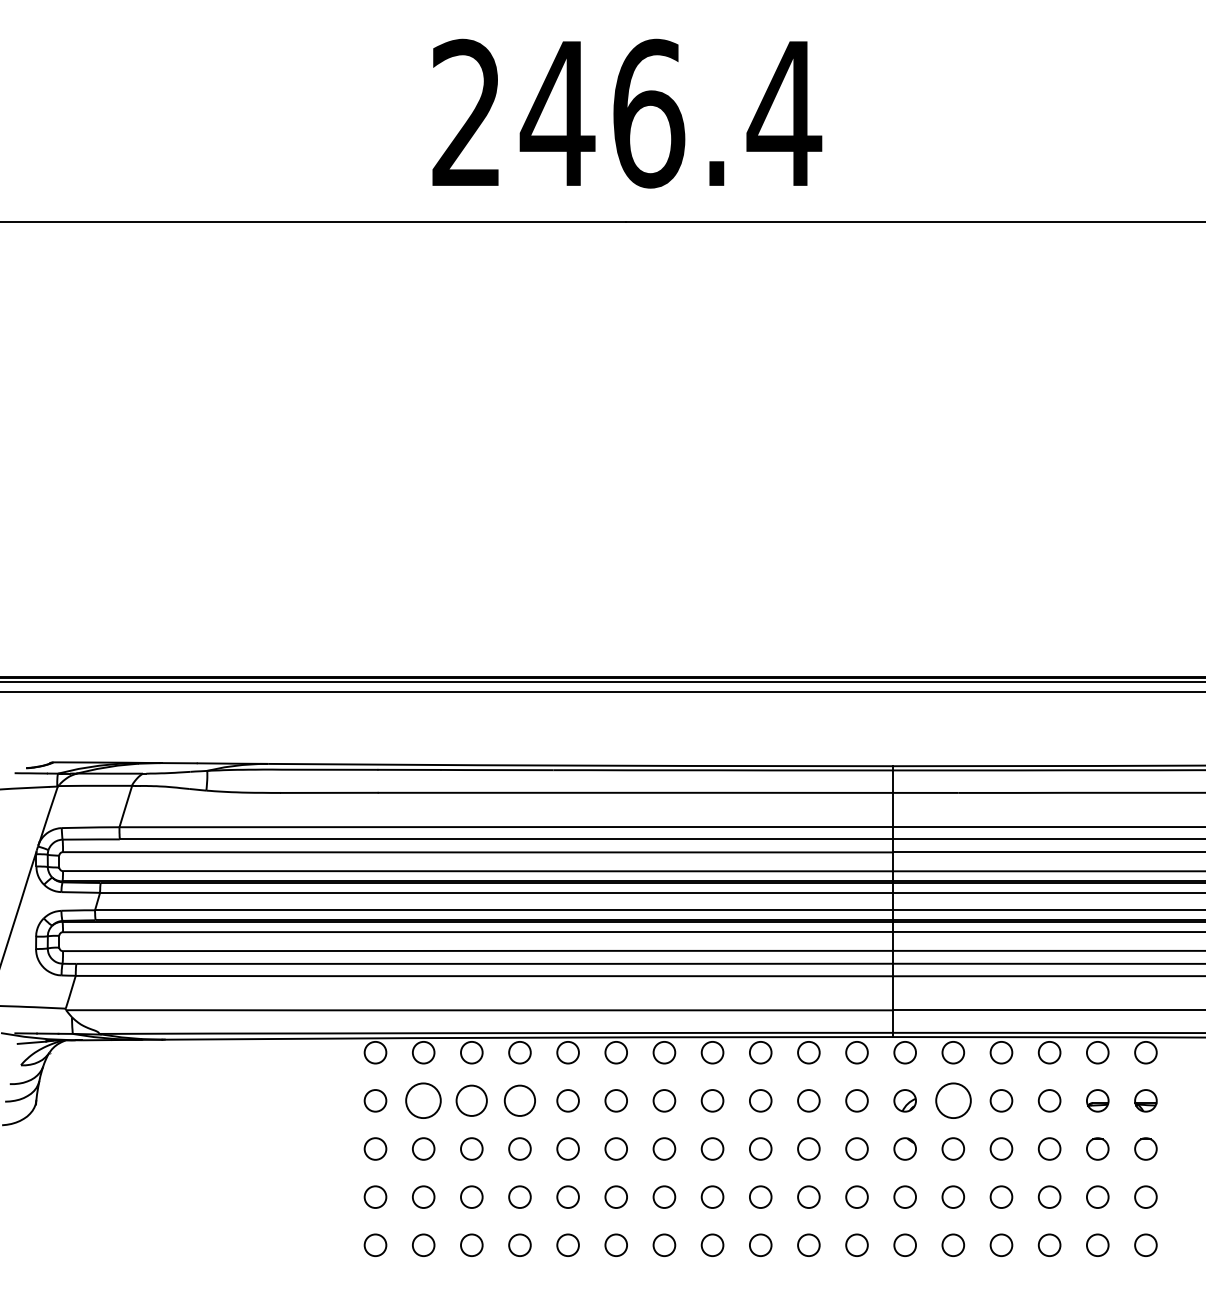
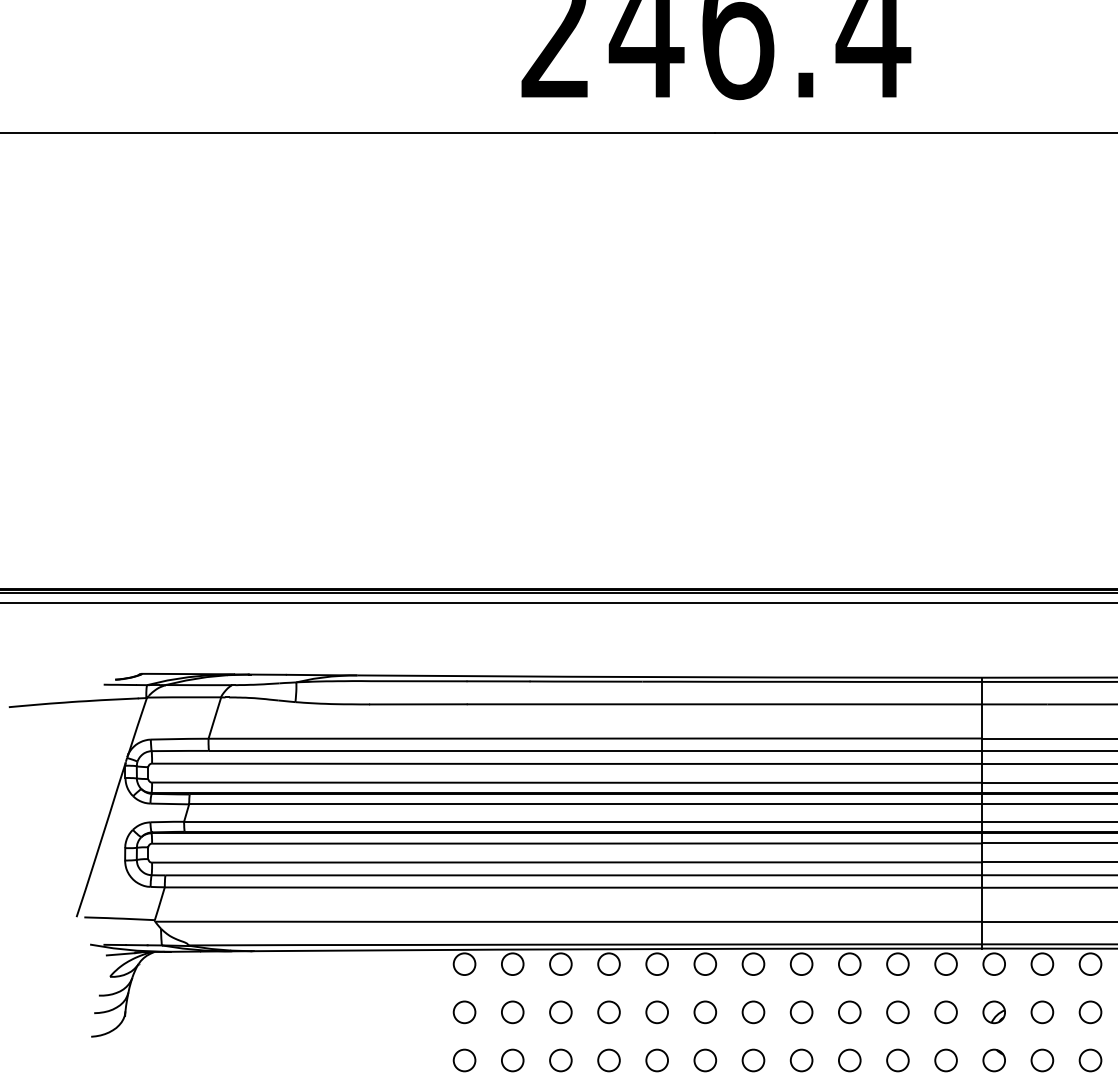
circle: (423, 1100) -> (512, 1012), size x0.62
circle: (471, 1100) -> (560, 1012), size x0.71
circle: (519, 1100) -> (608, 1012), size x0.71
circle: (952, 1100) -> (1041, 1012), size x0.62

